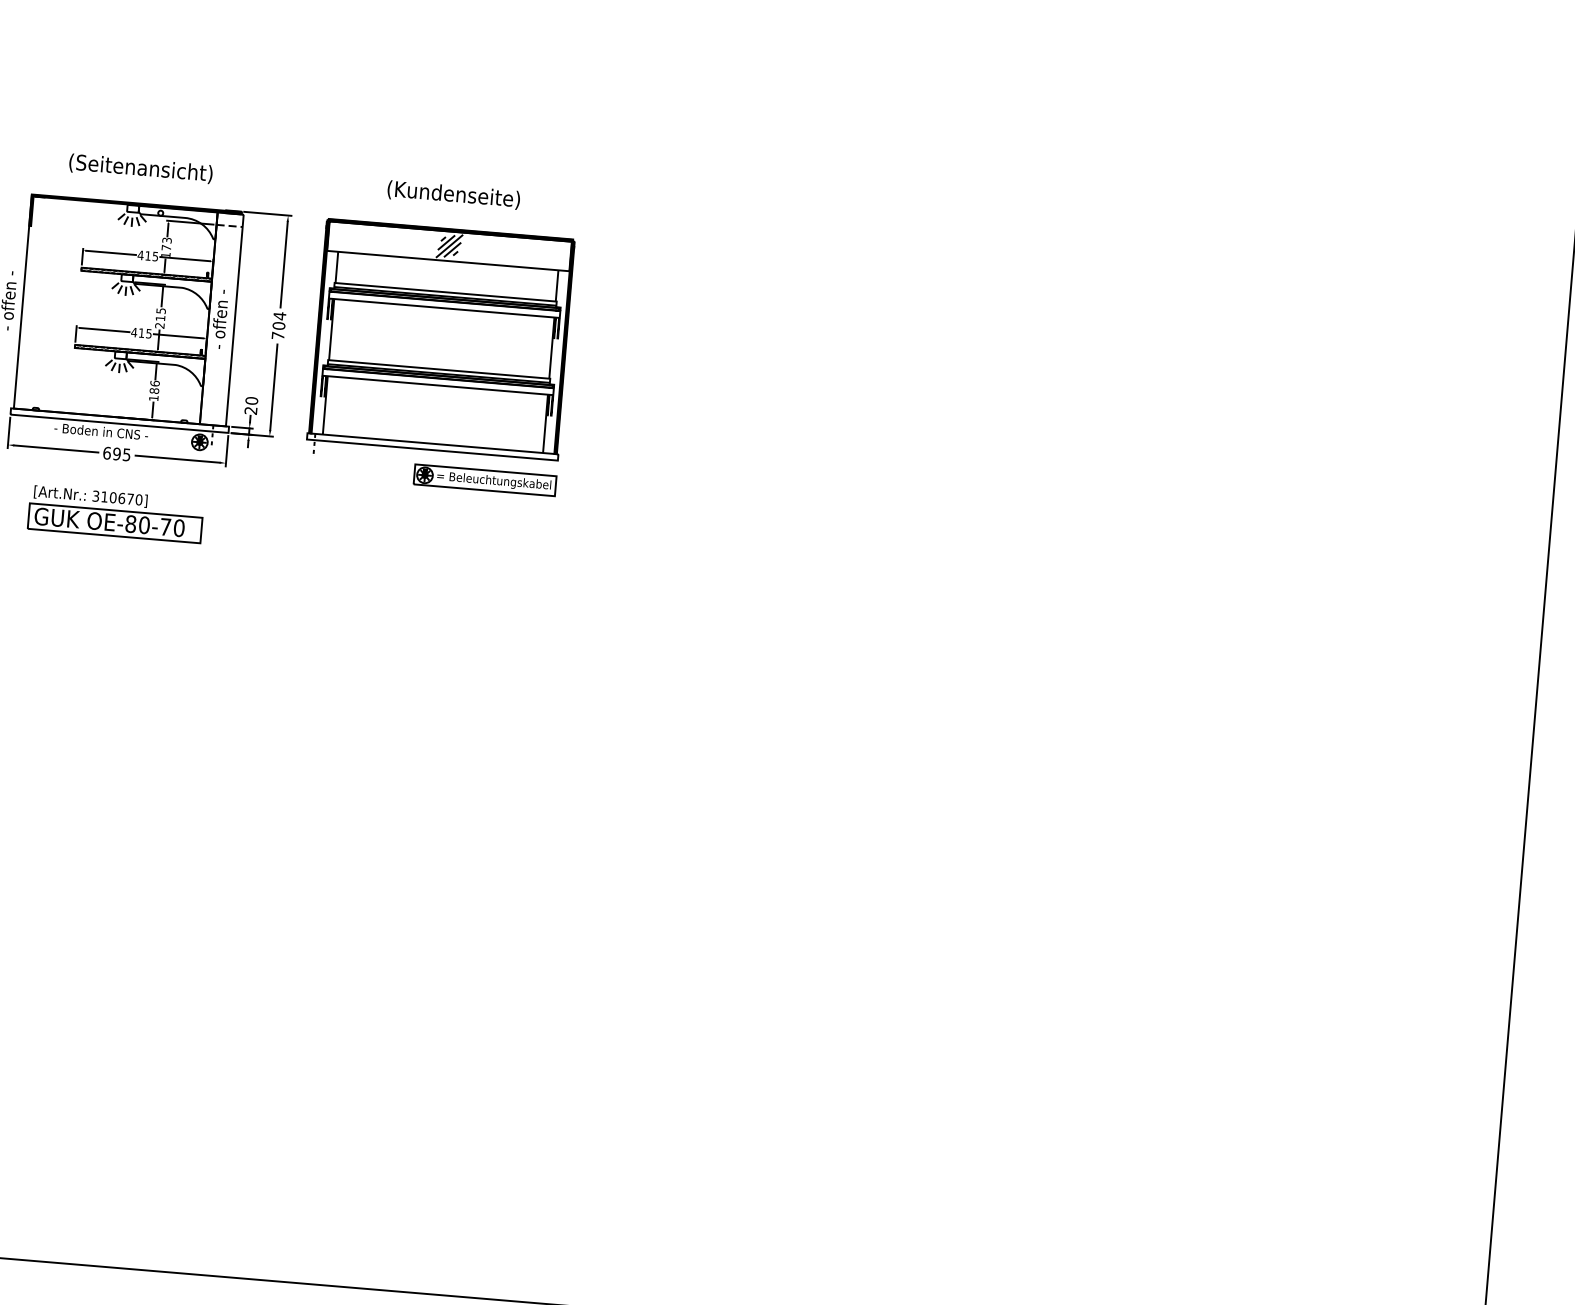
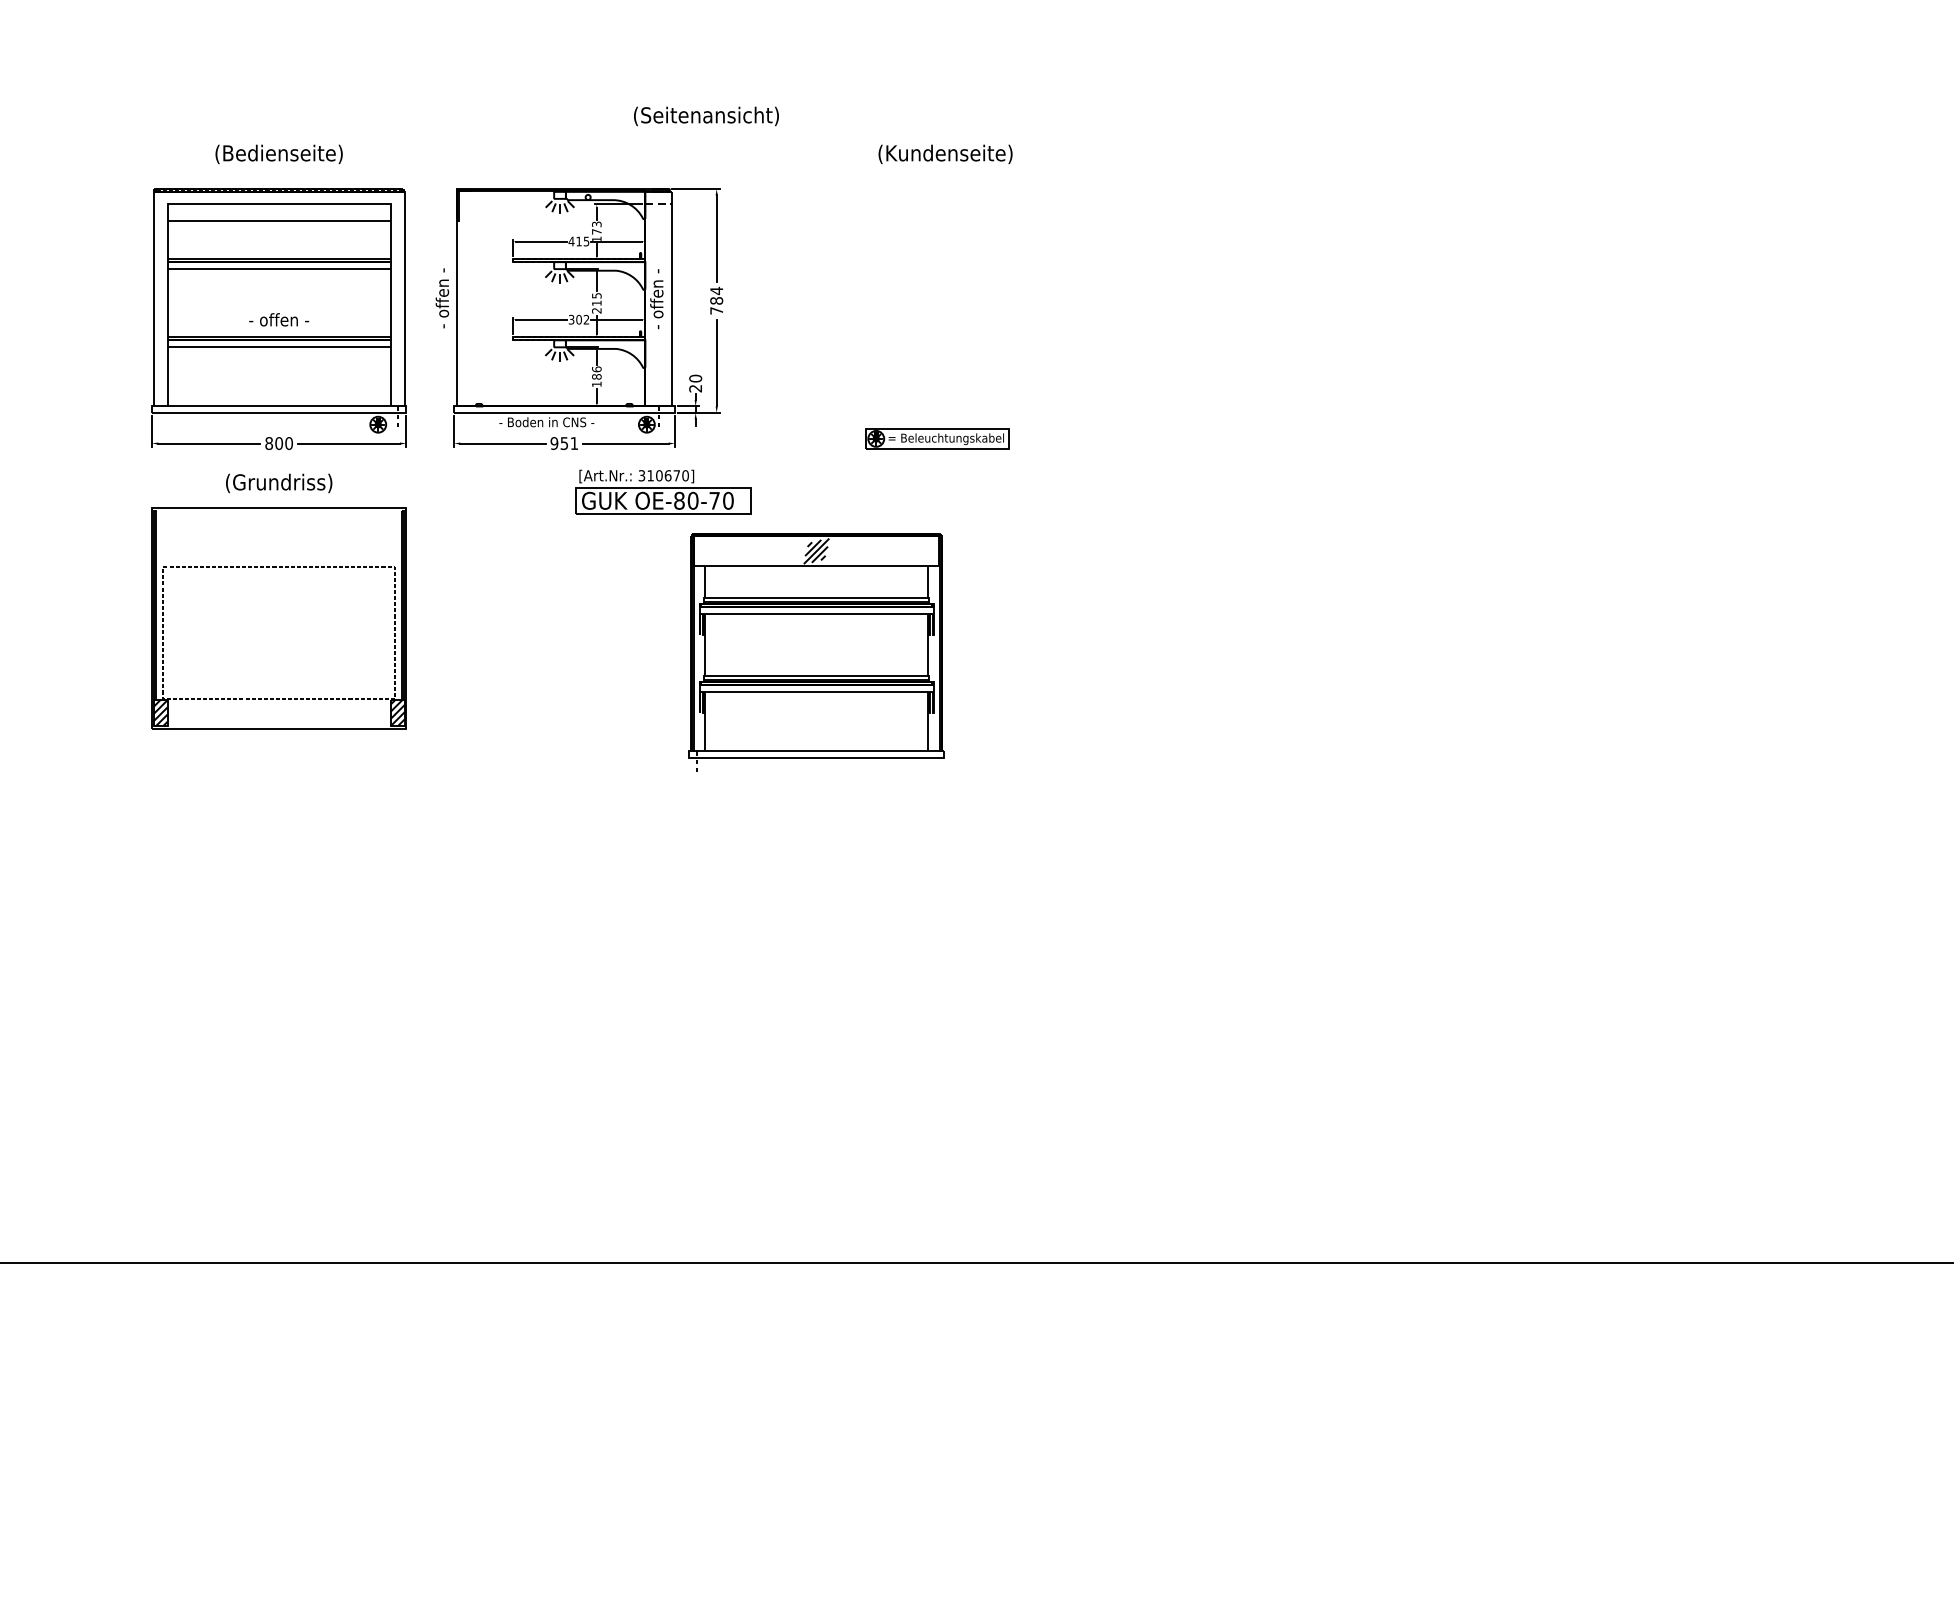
text: (140, 168) -> (706, 116), moved
text: (453, 195) -> (945, 154), moved
text: (278, 325) -> (716, 300), 704 -> 784
text: (141, 332) -> (578, 319), 415 -> 302
part: (441, 346) -> (816, 652), moved
text: (116, 453) -> (563, 443), 695 -> 951
part: (115, 513) -> (663, 491), moved

